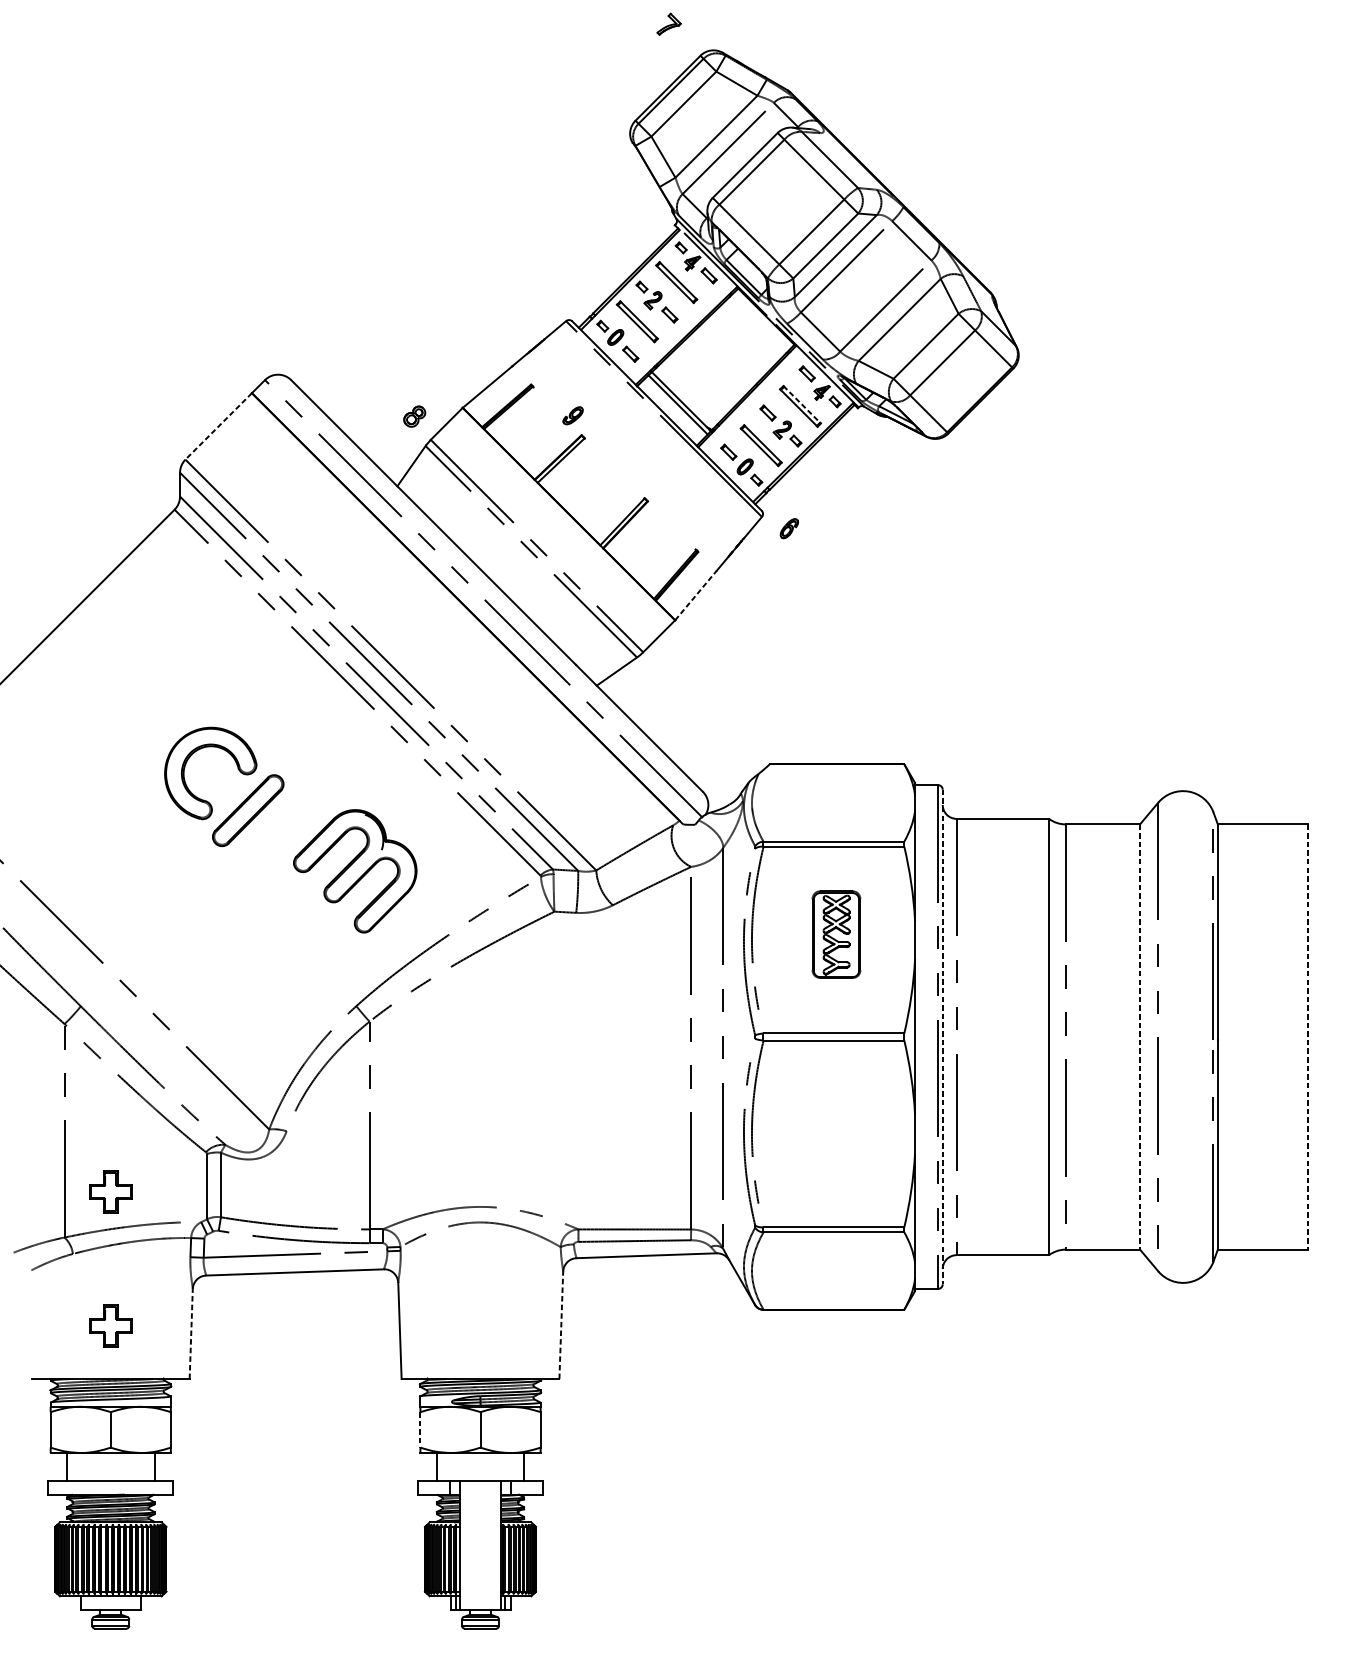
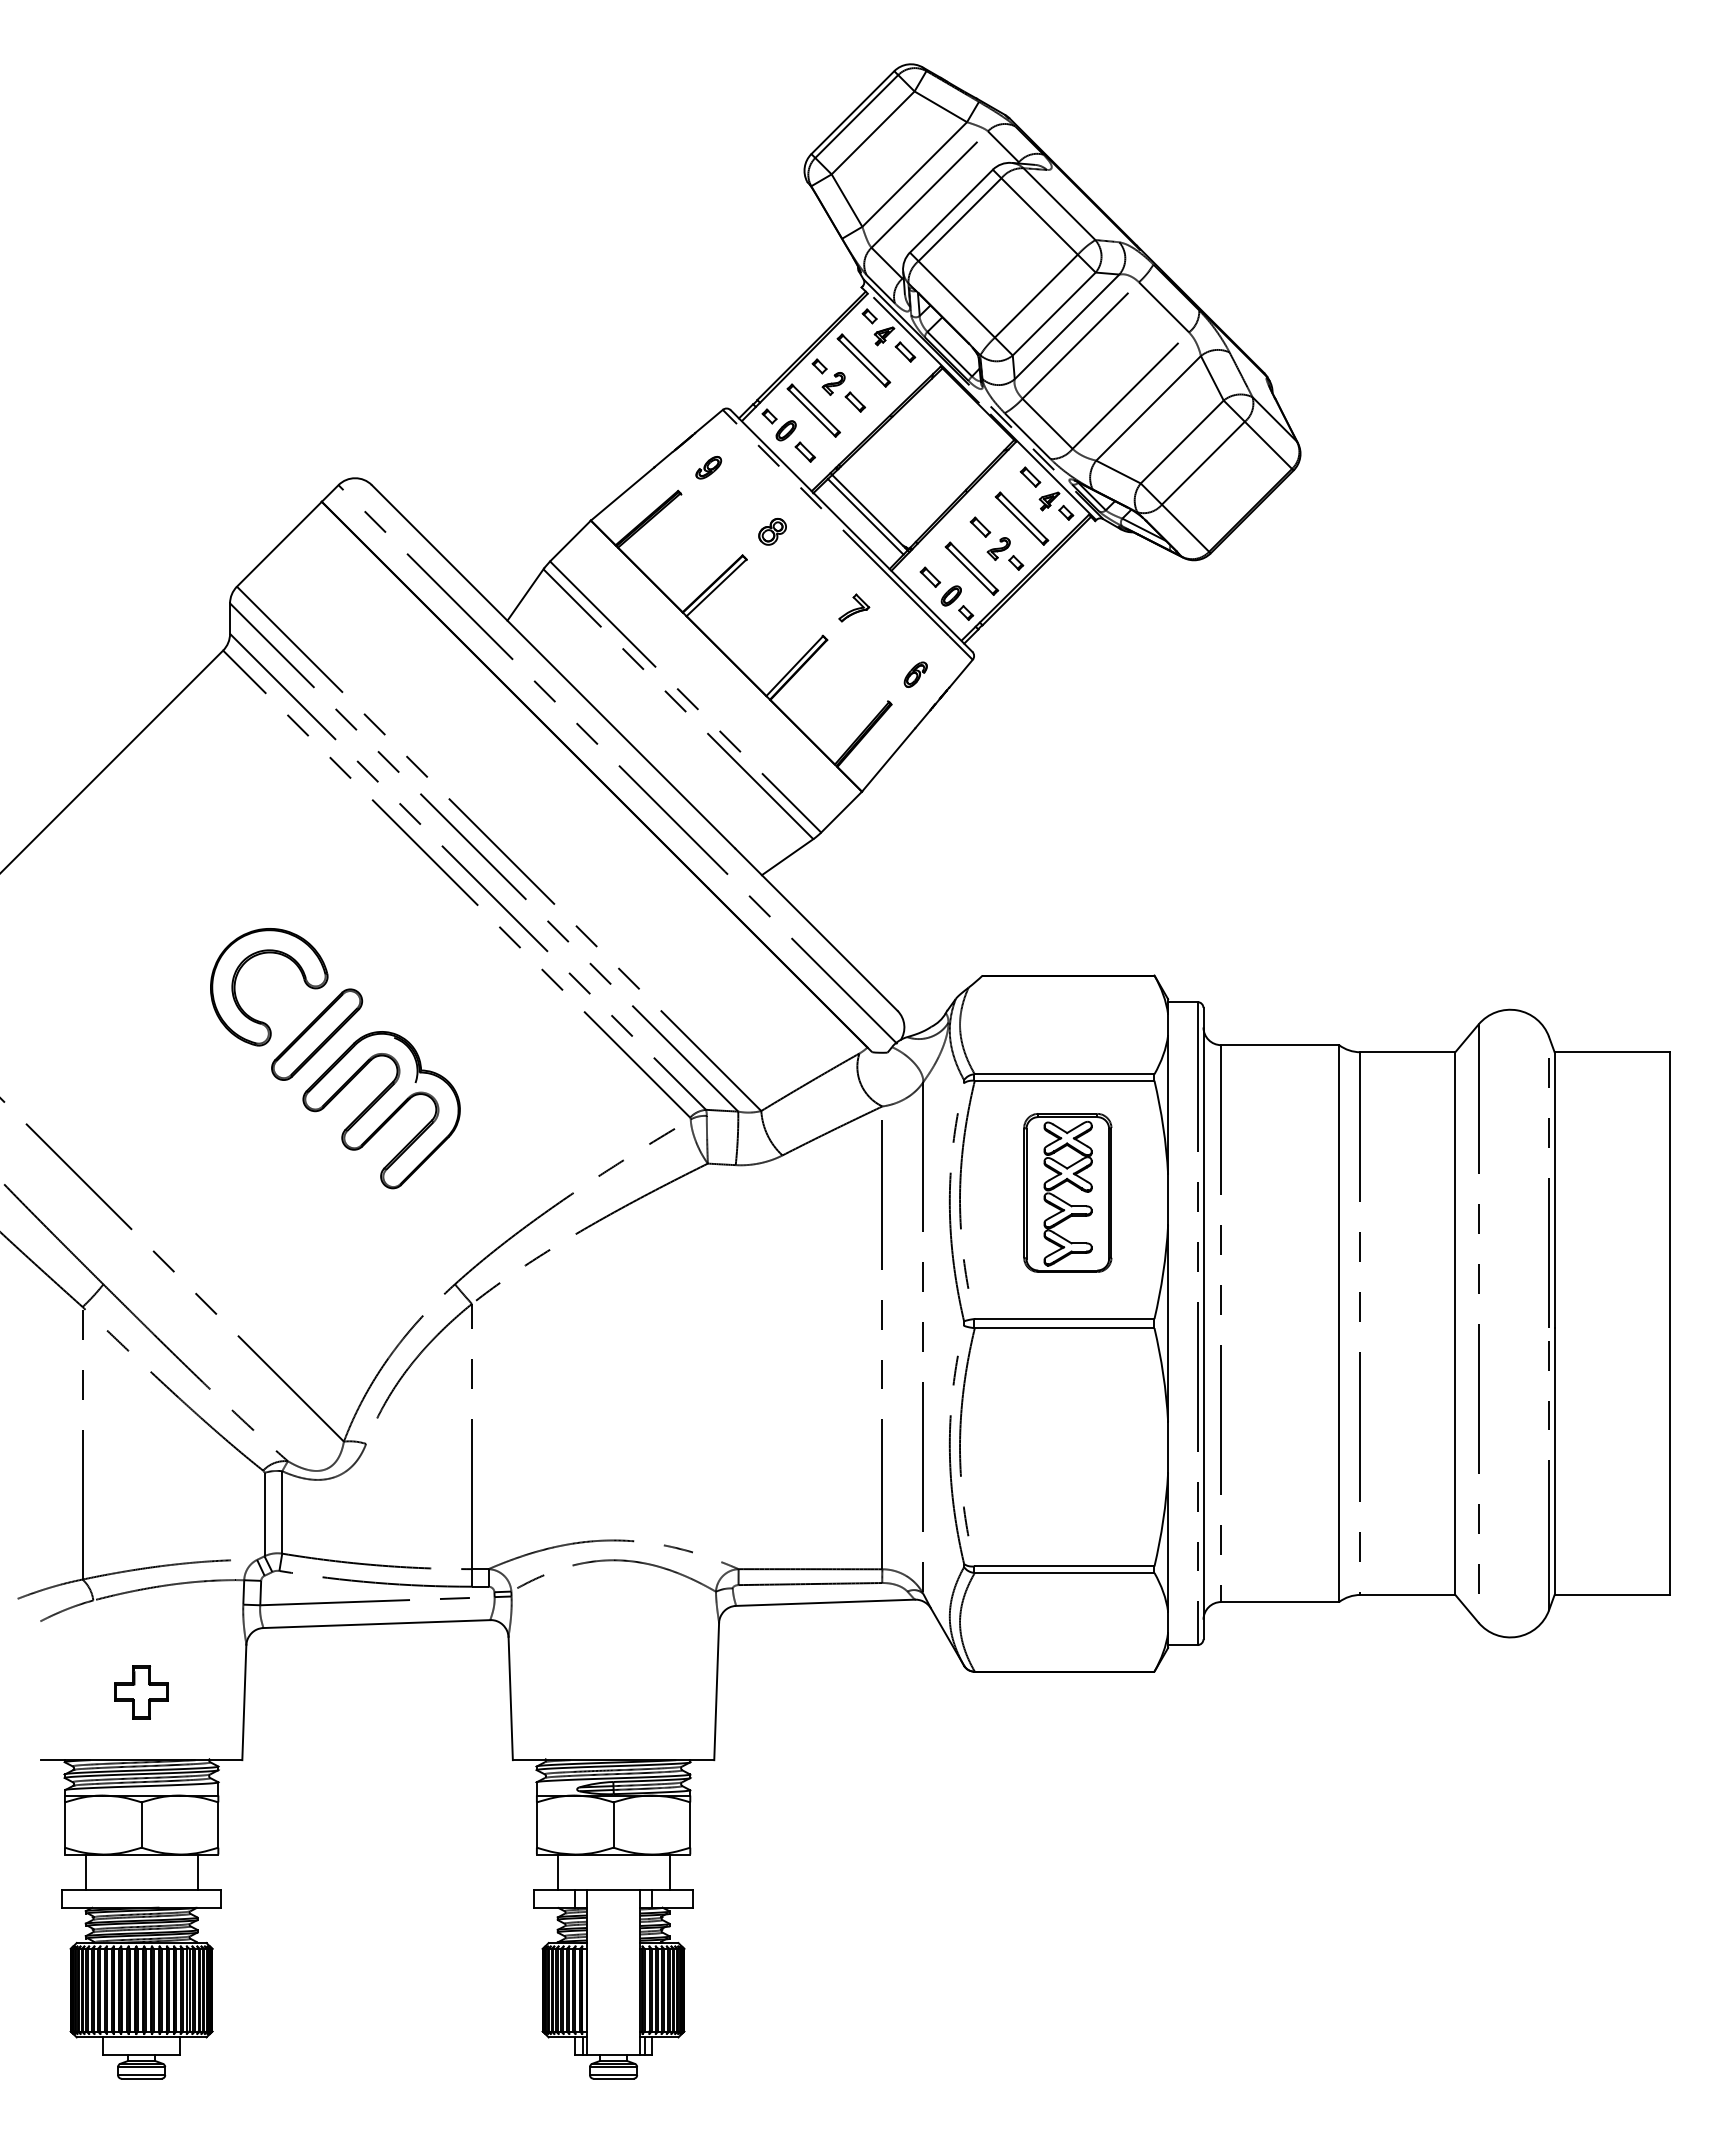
part: (669, 23) -> (854, 607), moved
line: (802, 404) -> (1024, 516), dashed -> solid
part: (572, 415) -> (708, 467), moved
part: (414, 416) -> (772, 531), moved
line: (218, 426) -> (279, 544), dashed -> solid
part: (789, 528) -> (915, 674), moved
line: (695, 595) -> (888, 759), dashed -> solid
part: (355, 871) -> (381, 1110), moved
part: (836, 934) -> (1067, 1192), size x1.43
line: (942, 1036) -> (1203, 1323), dashed -> solid
line: (1140, 1037) -> (1455, 1324), dashed -> solid
line: (1307, 1037) -> (1669, 1324), dashed -> solid
part: (110, 1192) -> (141, 1521), removed
line: (561, 1325) -> (716, 1691), dashed -> solid
line: (191, 1333) -> (244, 1702), dashed -> solid
line: (420, 1430) -> (536, 1825), dashed -> solid

